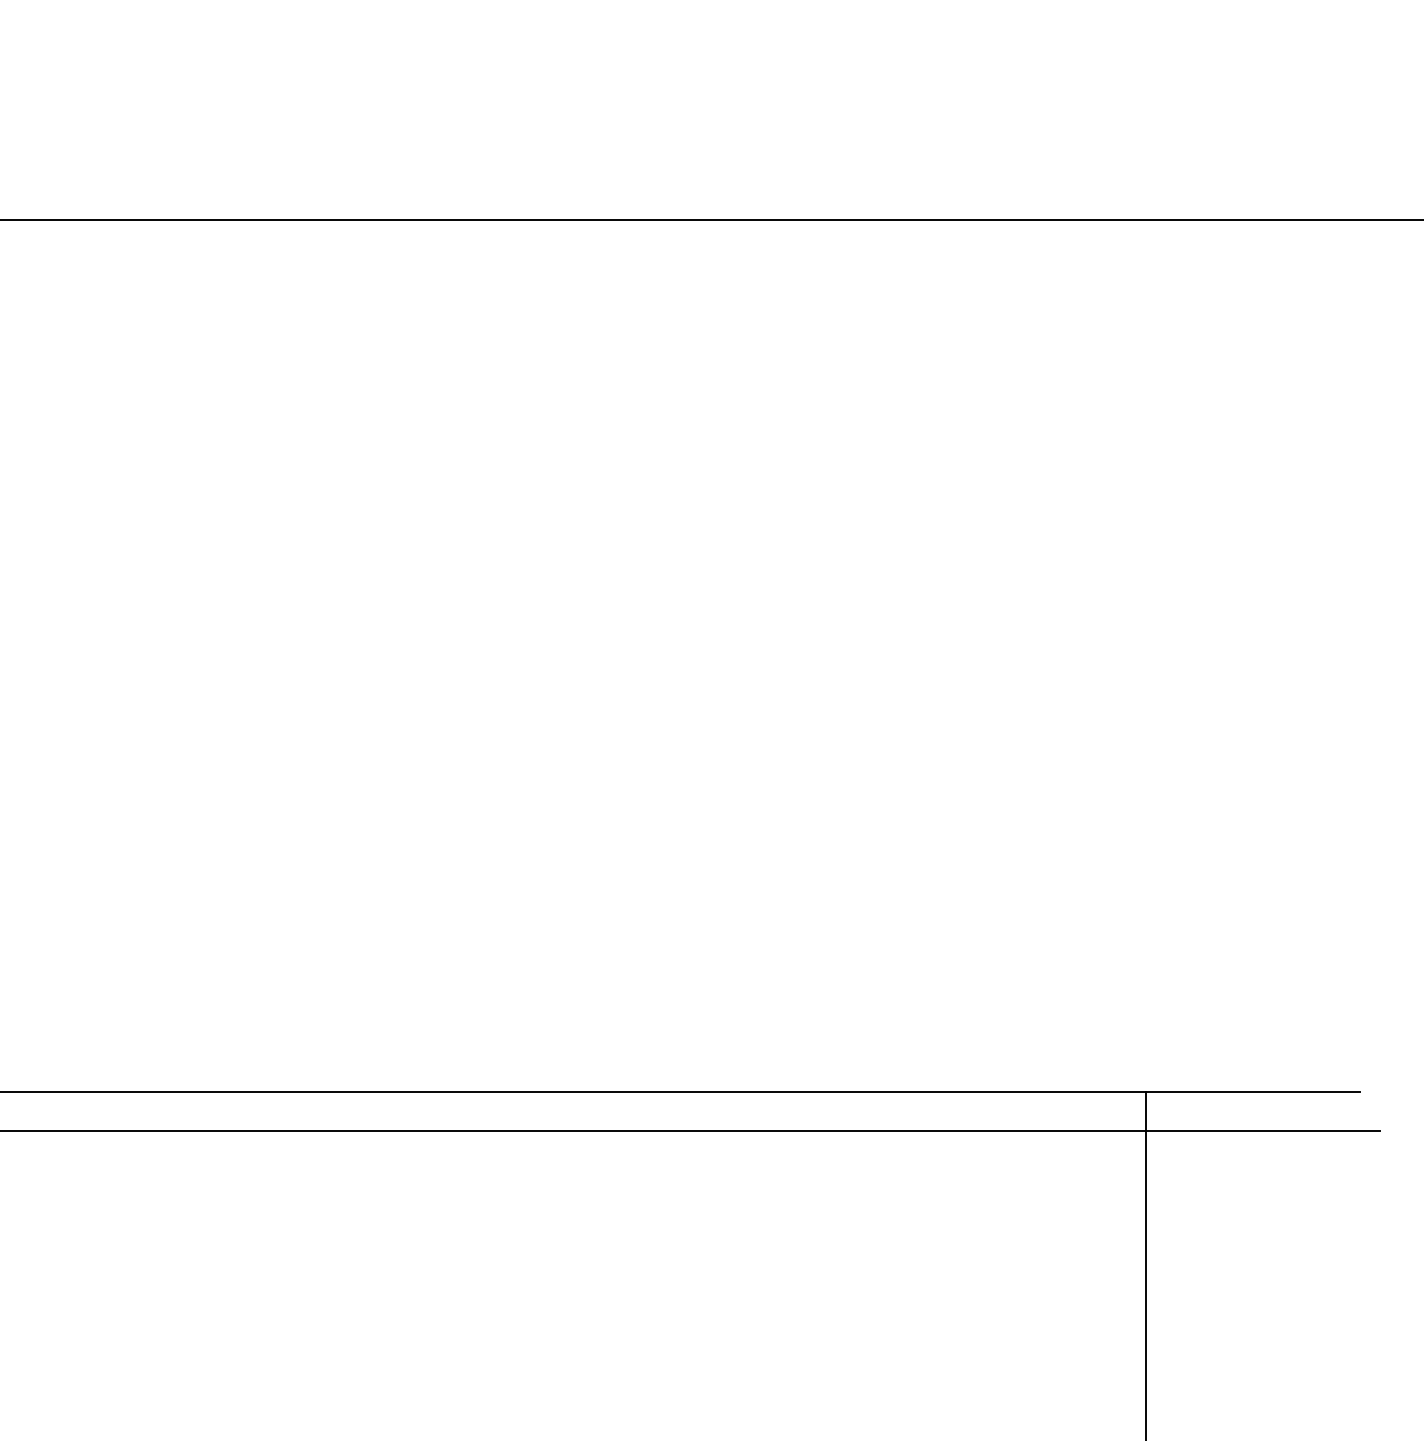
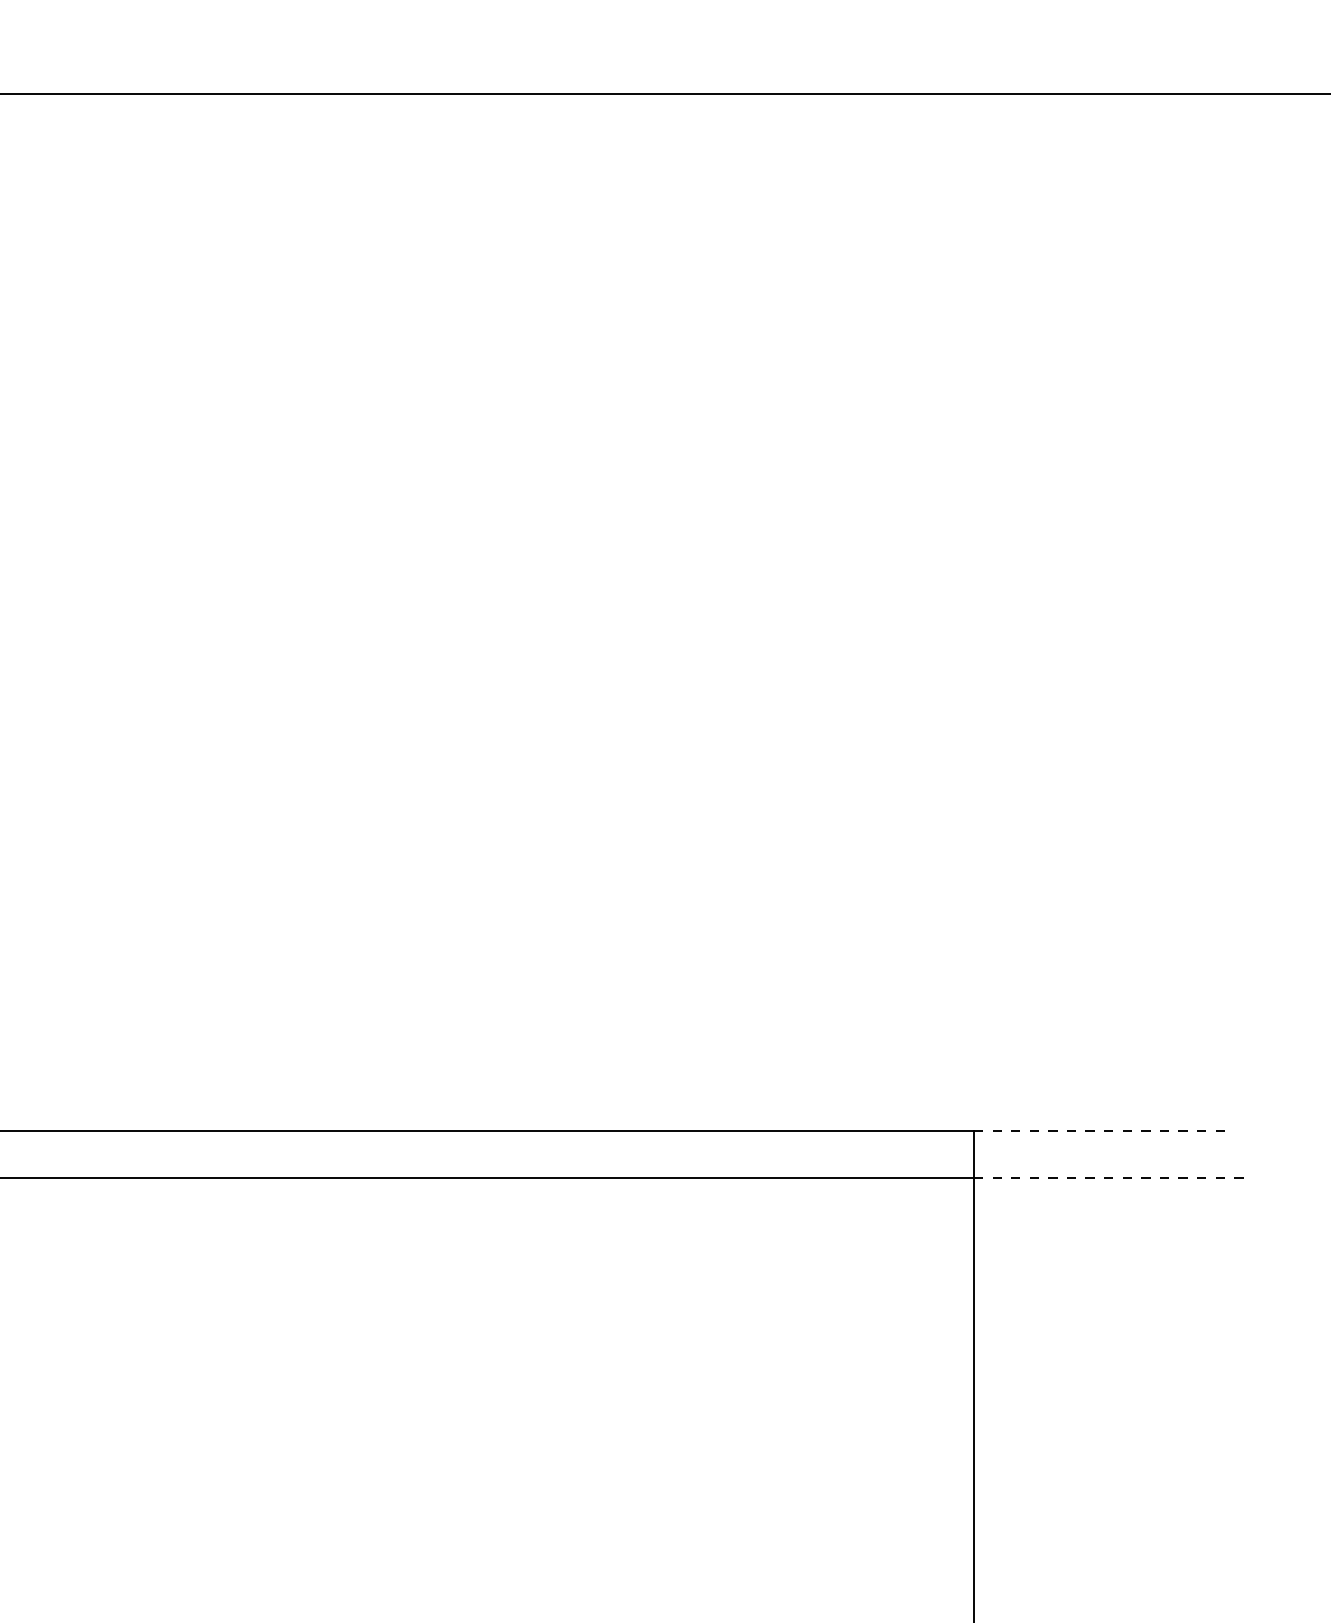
line: (1253, 1091) -> (1102, 1130), solid -> dashed
line: (1263, 1130) -> (1114, 1177), solid -> dashed

